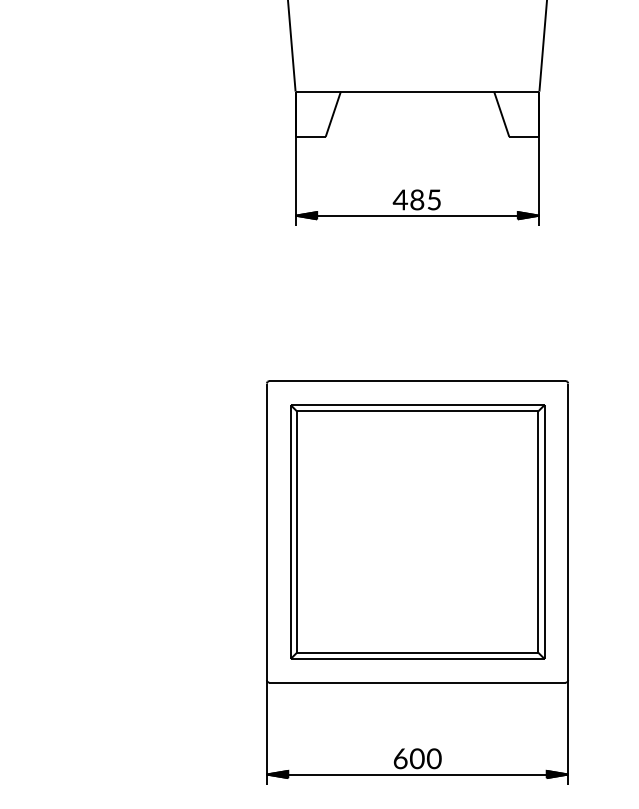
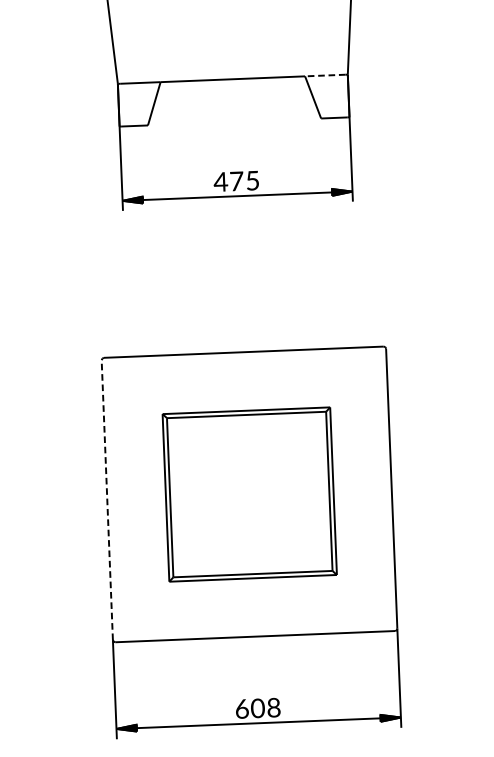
line: (515, 91) -> (325, 75), solid -> dashed
text: (417, 199) -> (236, 180), 8 -> 7
line: (266, 531) -> (107, 499), solid -> dashed
part: (417, 531) -> (249, 494), size x0.7
text: (434, 758) -> (274, 707), 0 -> 8

